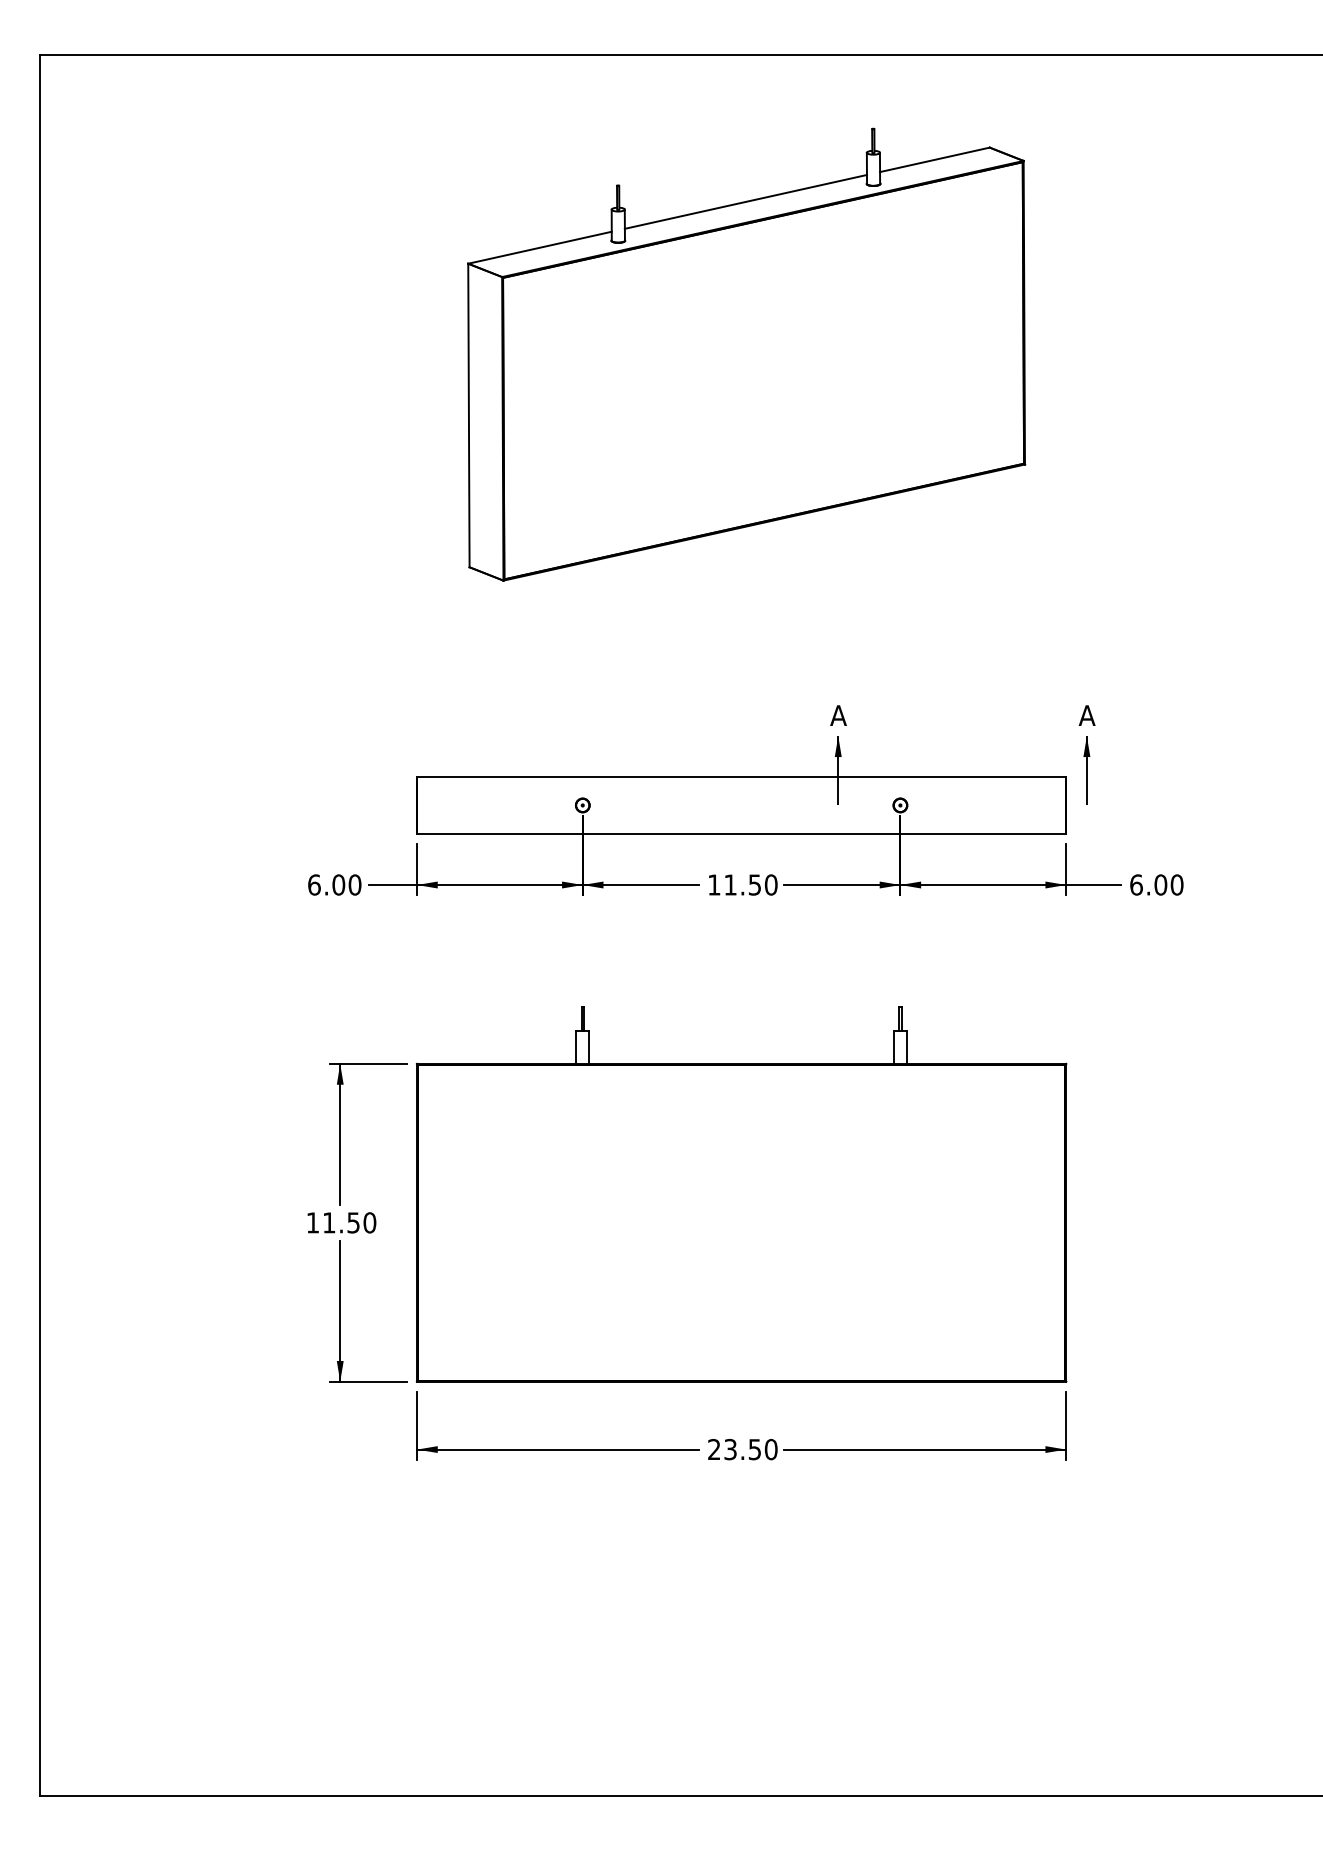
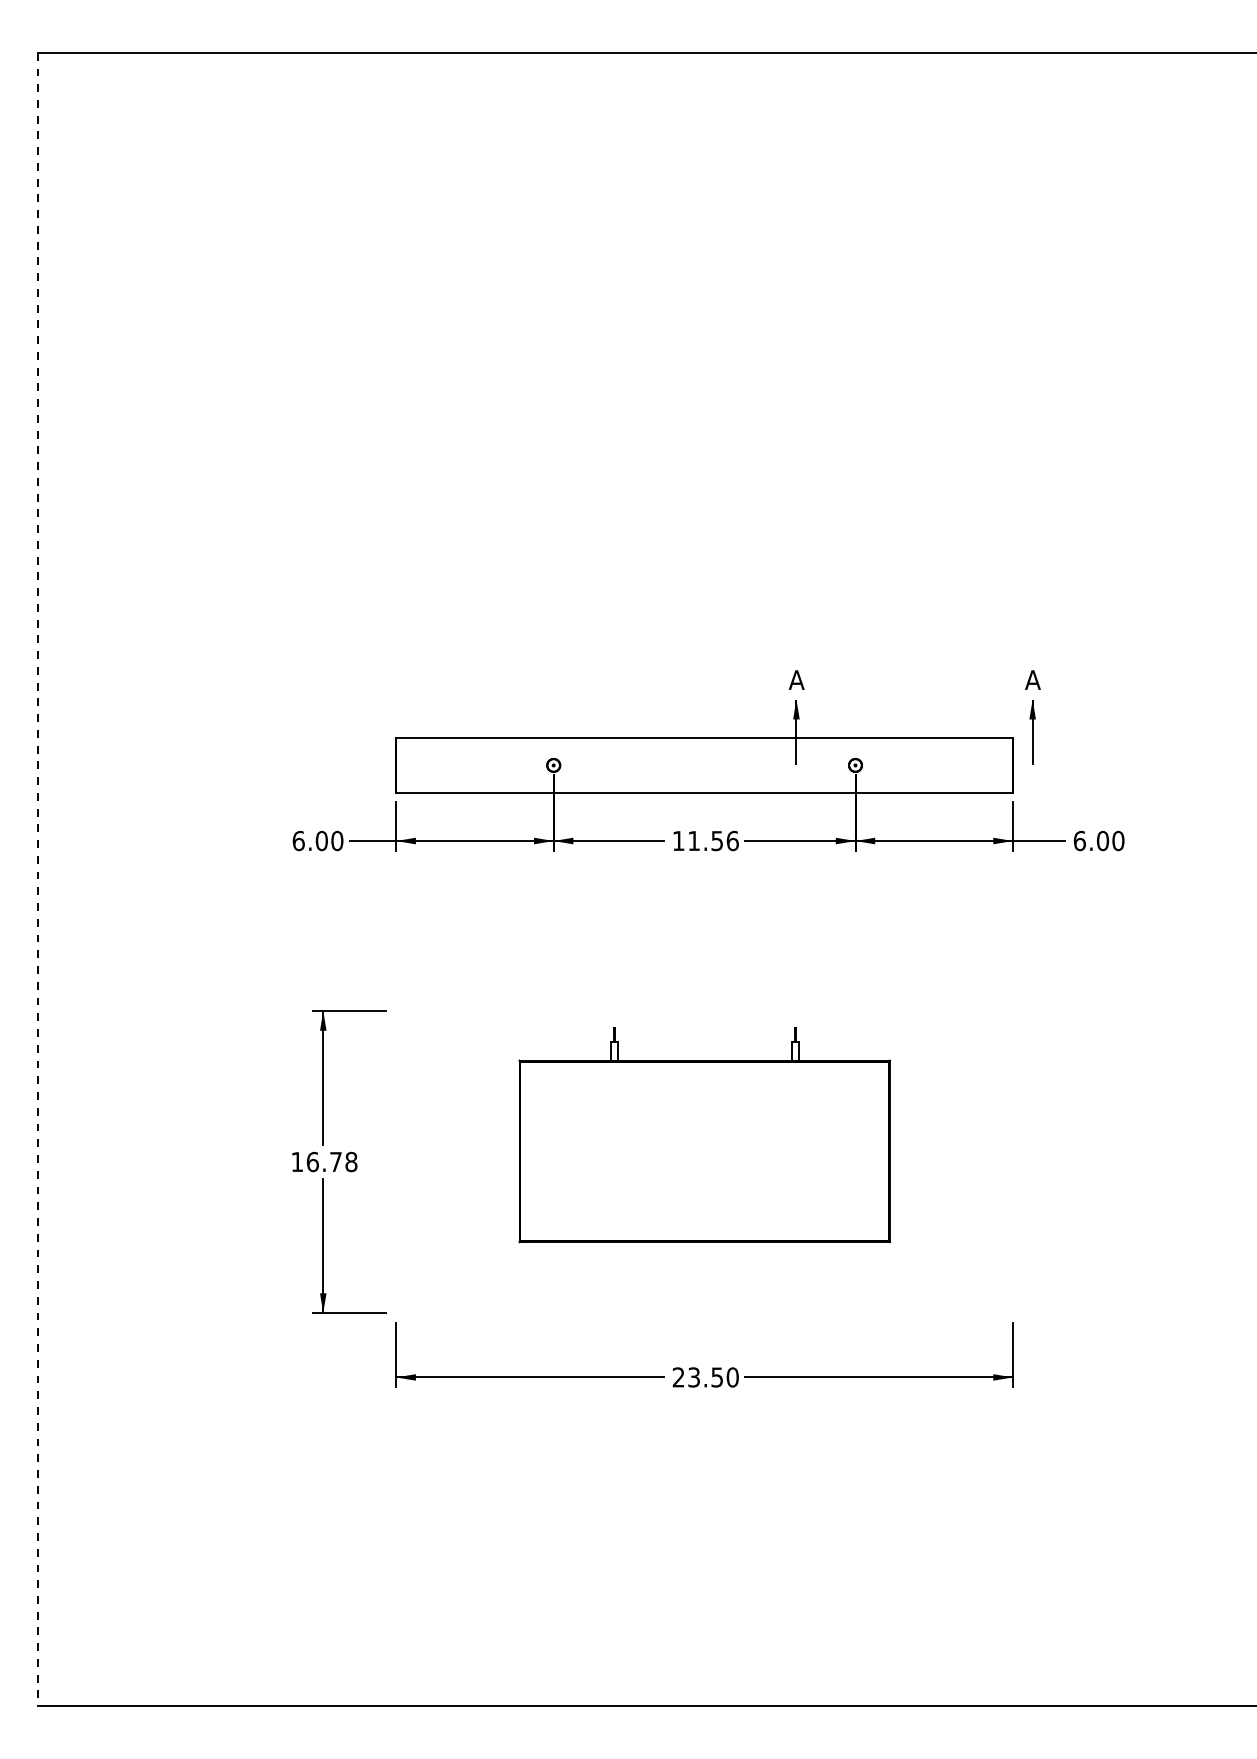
part: (745, 353) -> (708, 336), removed
text: (770, 884) -> (732, 840), 11.50 -> 11.56
line: (39, 925) -> (37, 879), solid -> dashed
part: (741, 1194) -> (704, 1135), size x0.6
text: (348, 1222) -> (331, 1161), 11.50 -> 16.78

